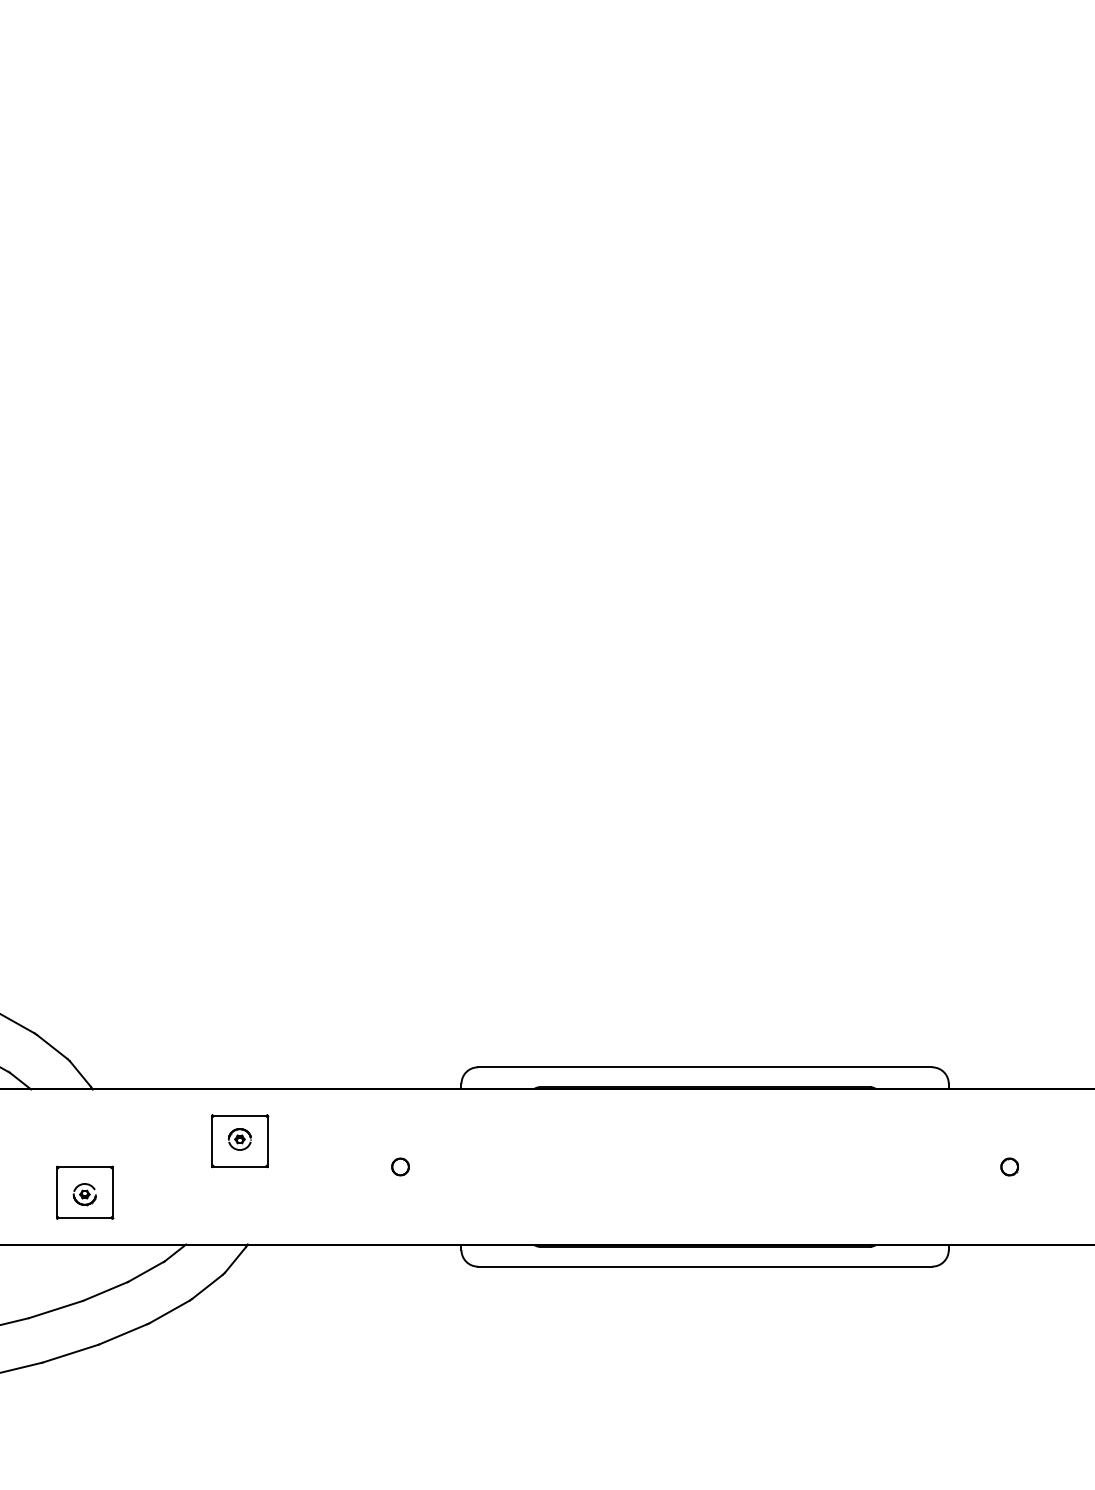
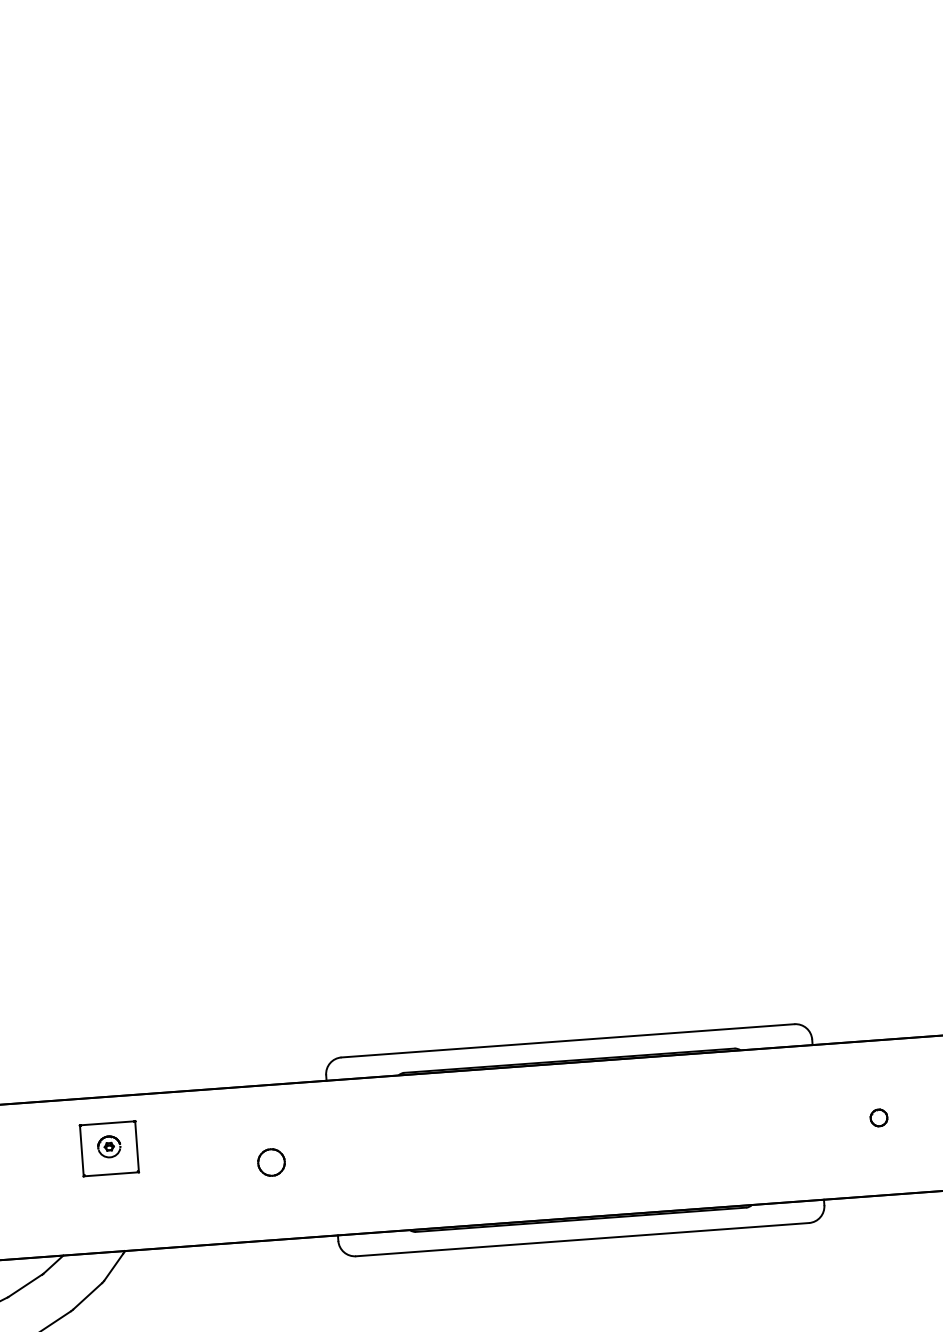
part: (400, 1166) -> (271, 1162), size x1.6

